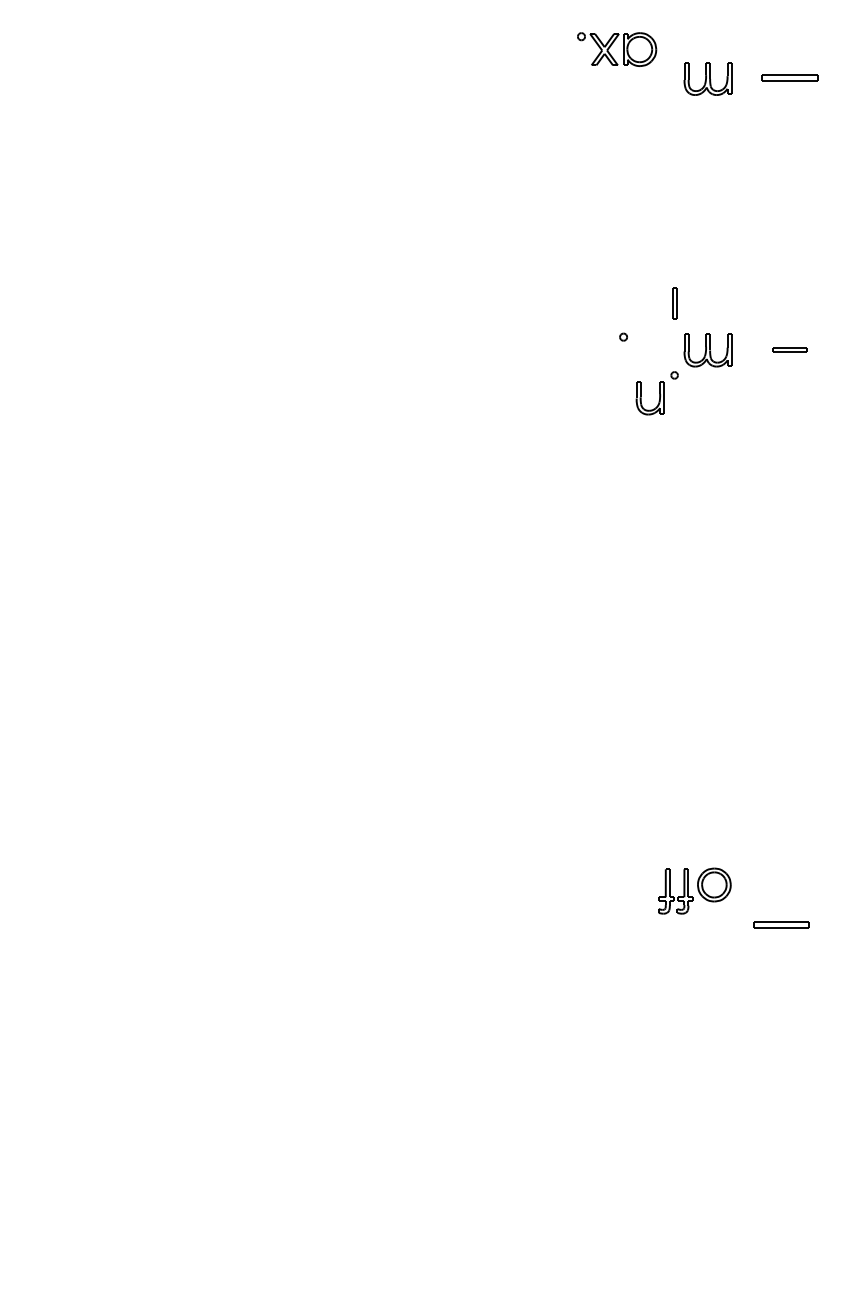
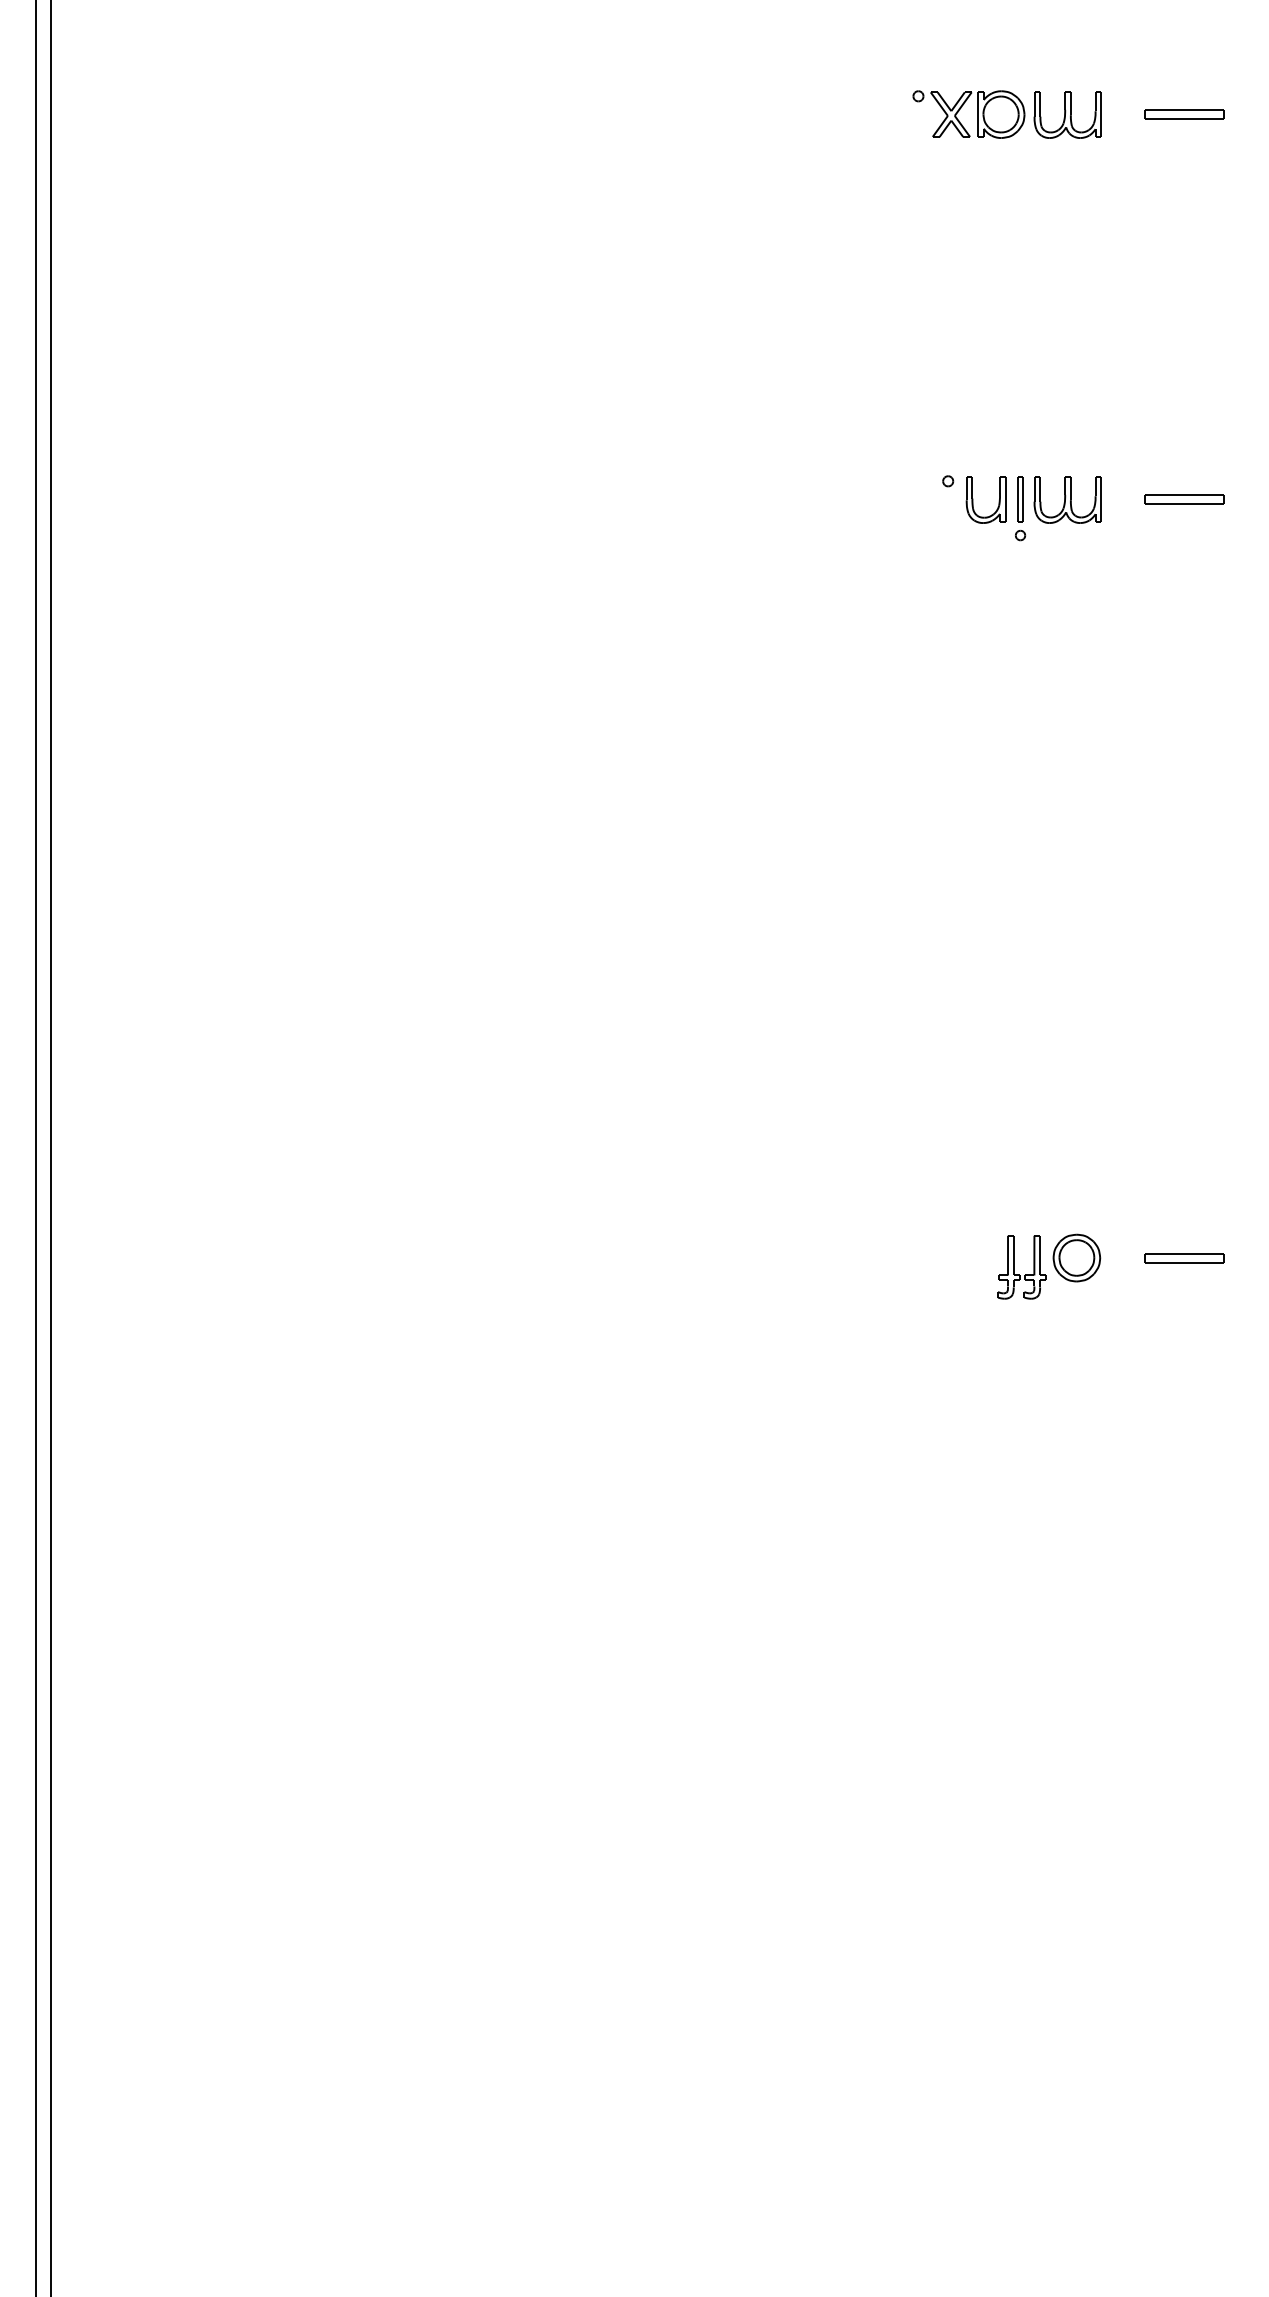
part: (623, 49) -> (977, 114), moved
part: (674, 303) -> (1020, 499), moved
part: (790, 349) -> (1184, 499), size x1.67
part: (641, 397) -> (973, 499), moved
part: (781, 924) -> (1184, 1258), moved

